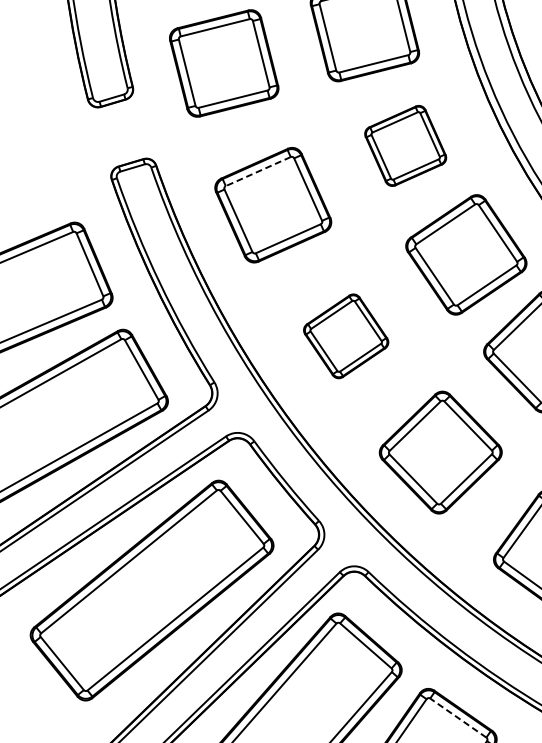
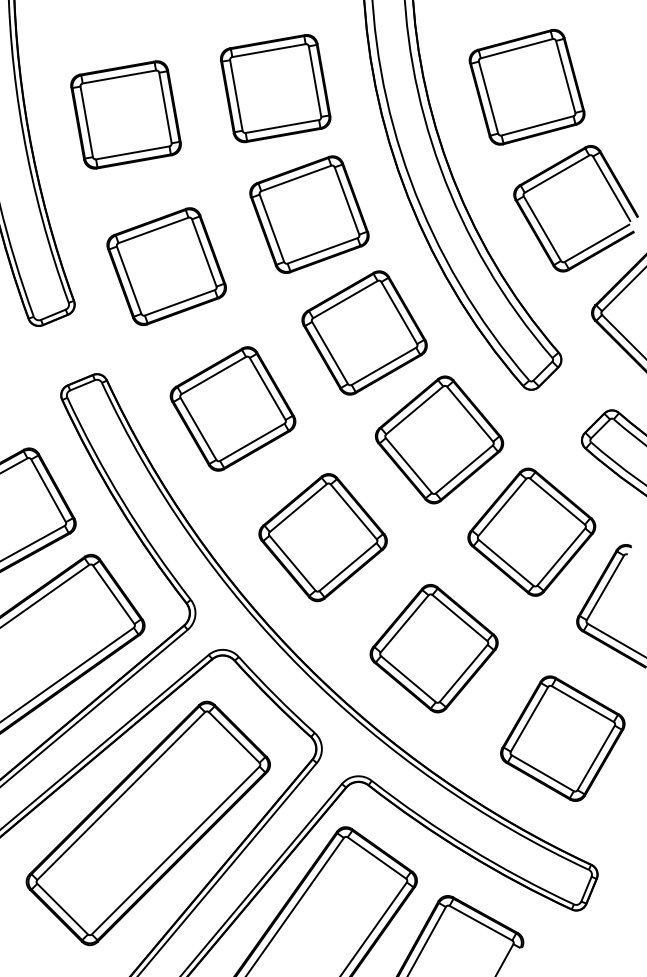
part: (405, 145) -> (364, 332), size x1.43
line: (257, 171) -> (213, 375), dashed -> solid
part: (345, 336) -> (322, 537), size x1.43
line: (457, 718) -> (480, 923), dashed -> solid

